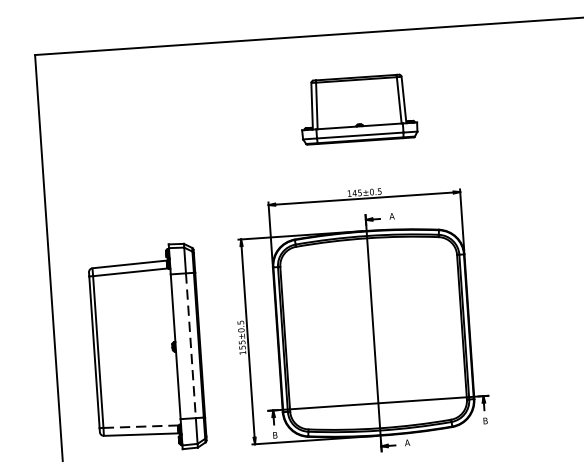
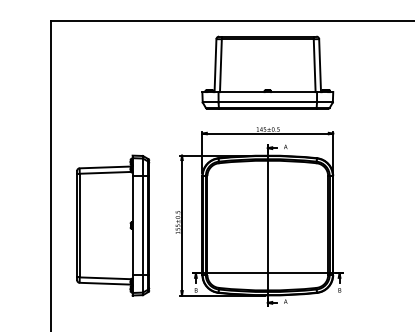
part: (357, 109) -> (267, 72), size x1.67
line: (190, 347) -> (142, 226), dashed -> solid
line: (141, 426) -> (105, 278), dashed -> solid

